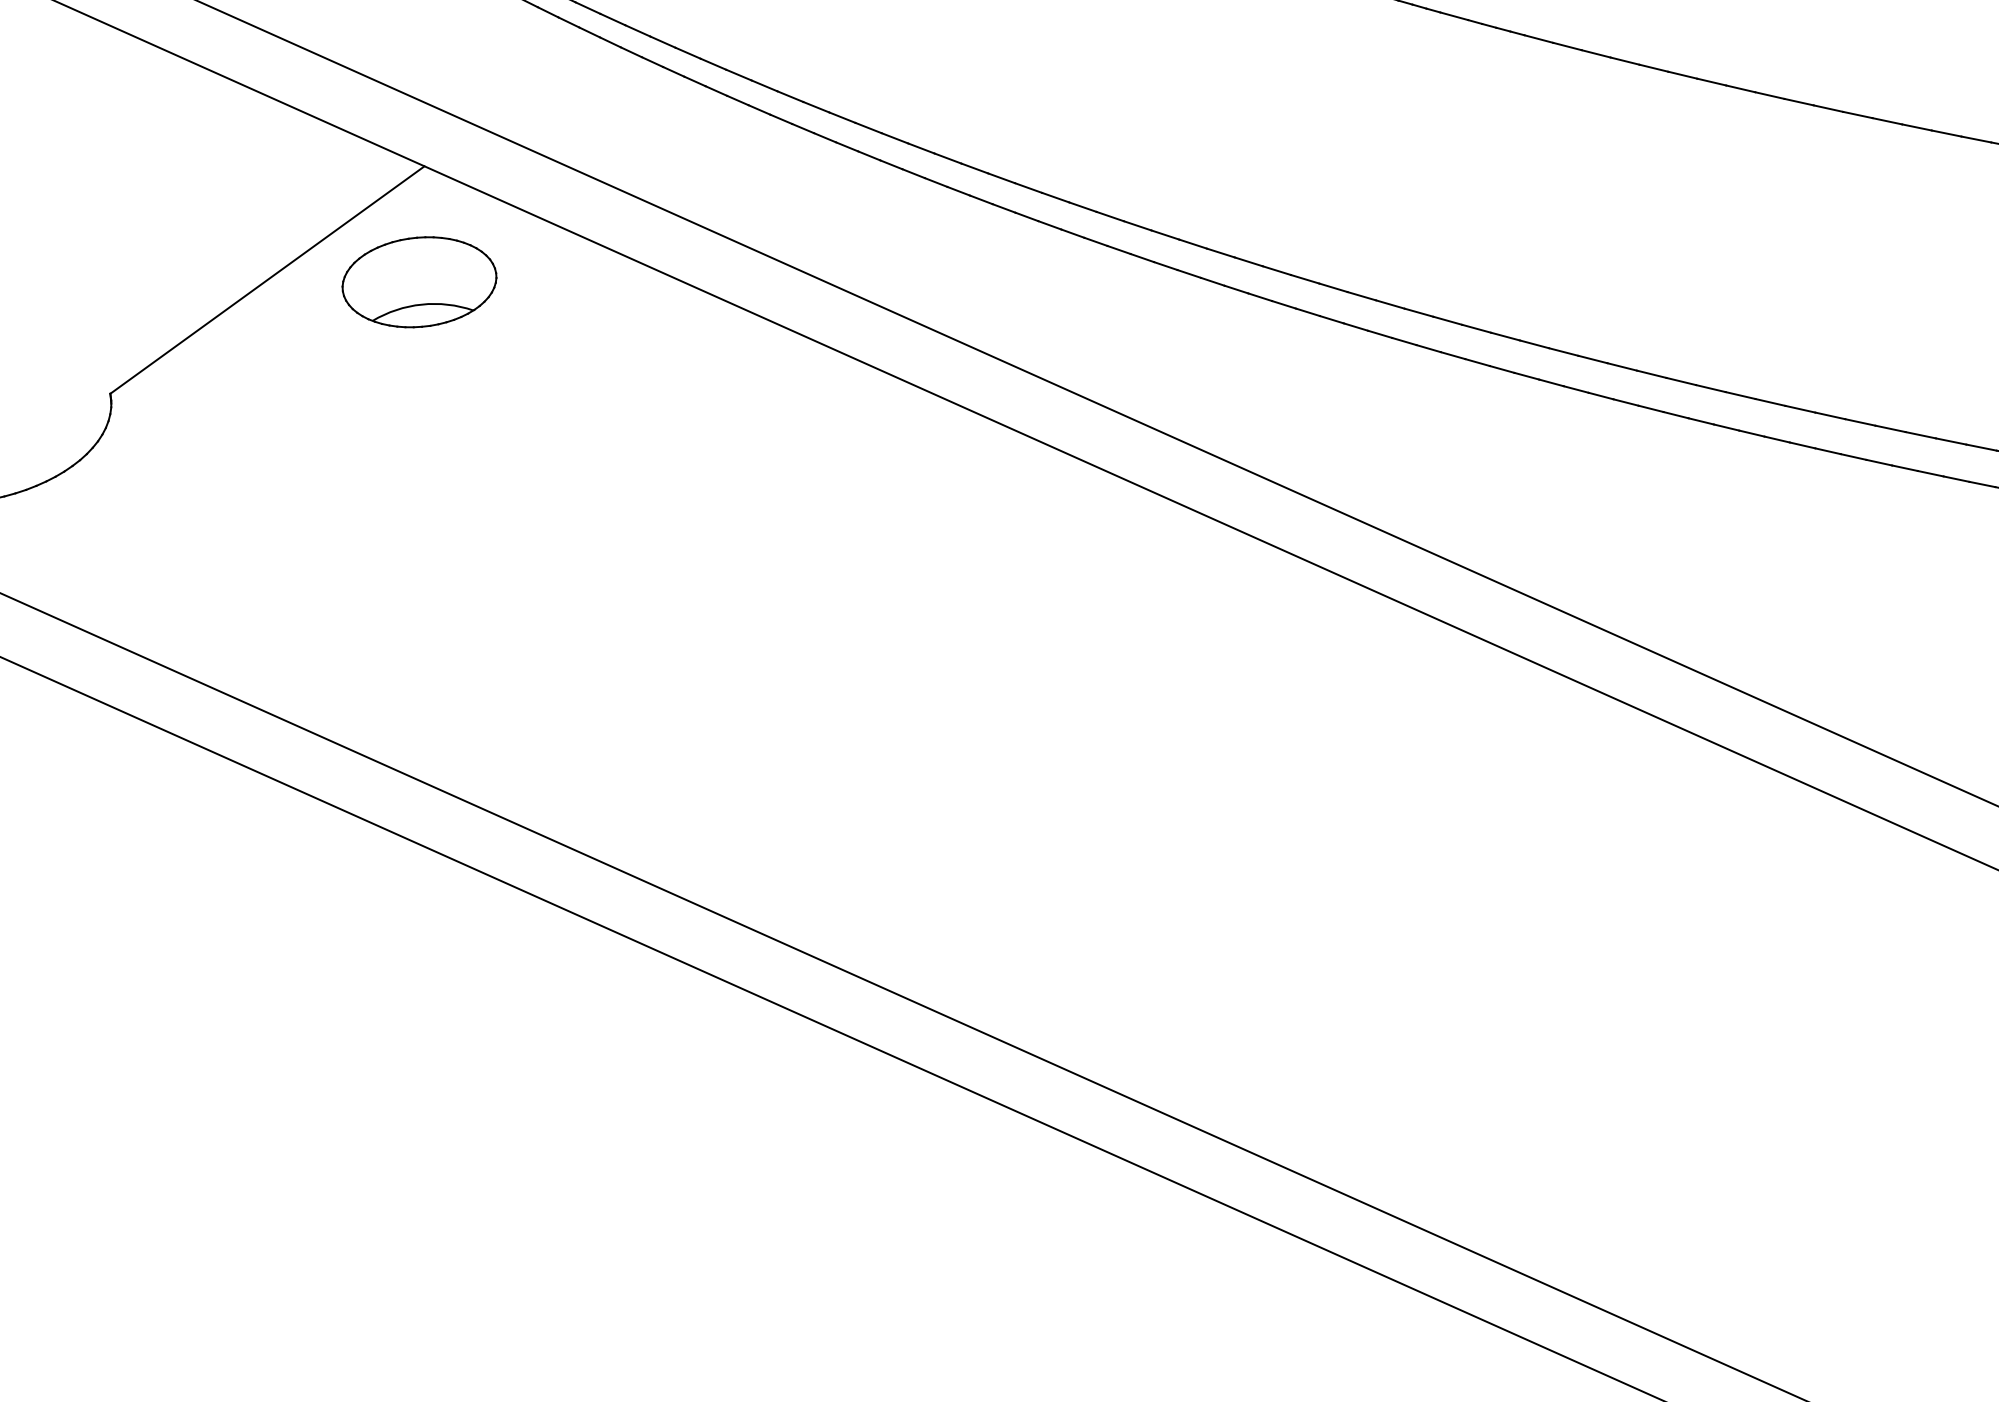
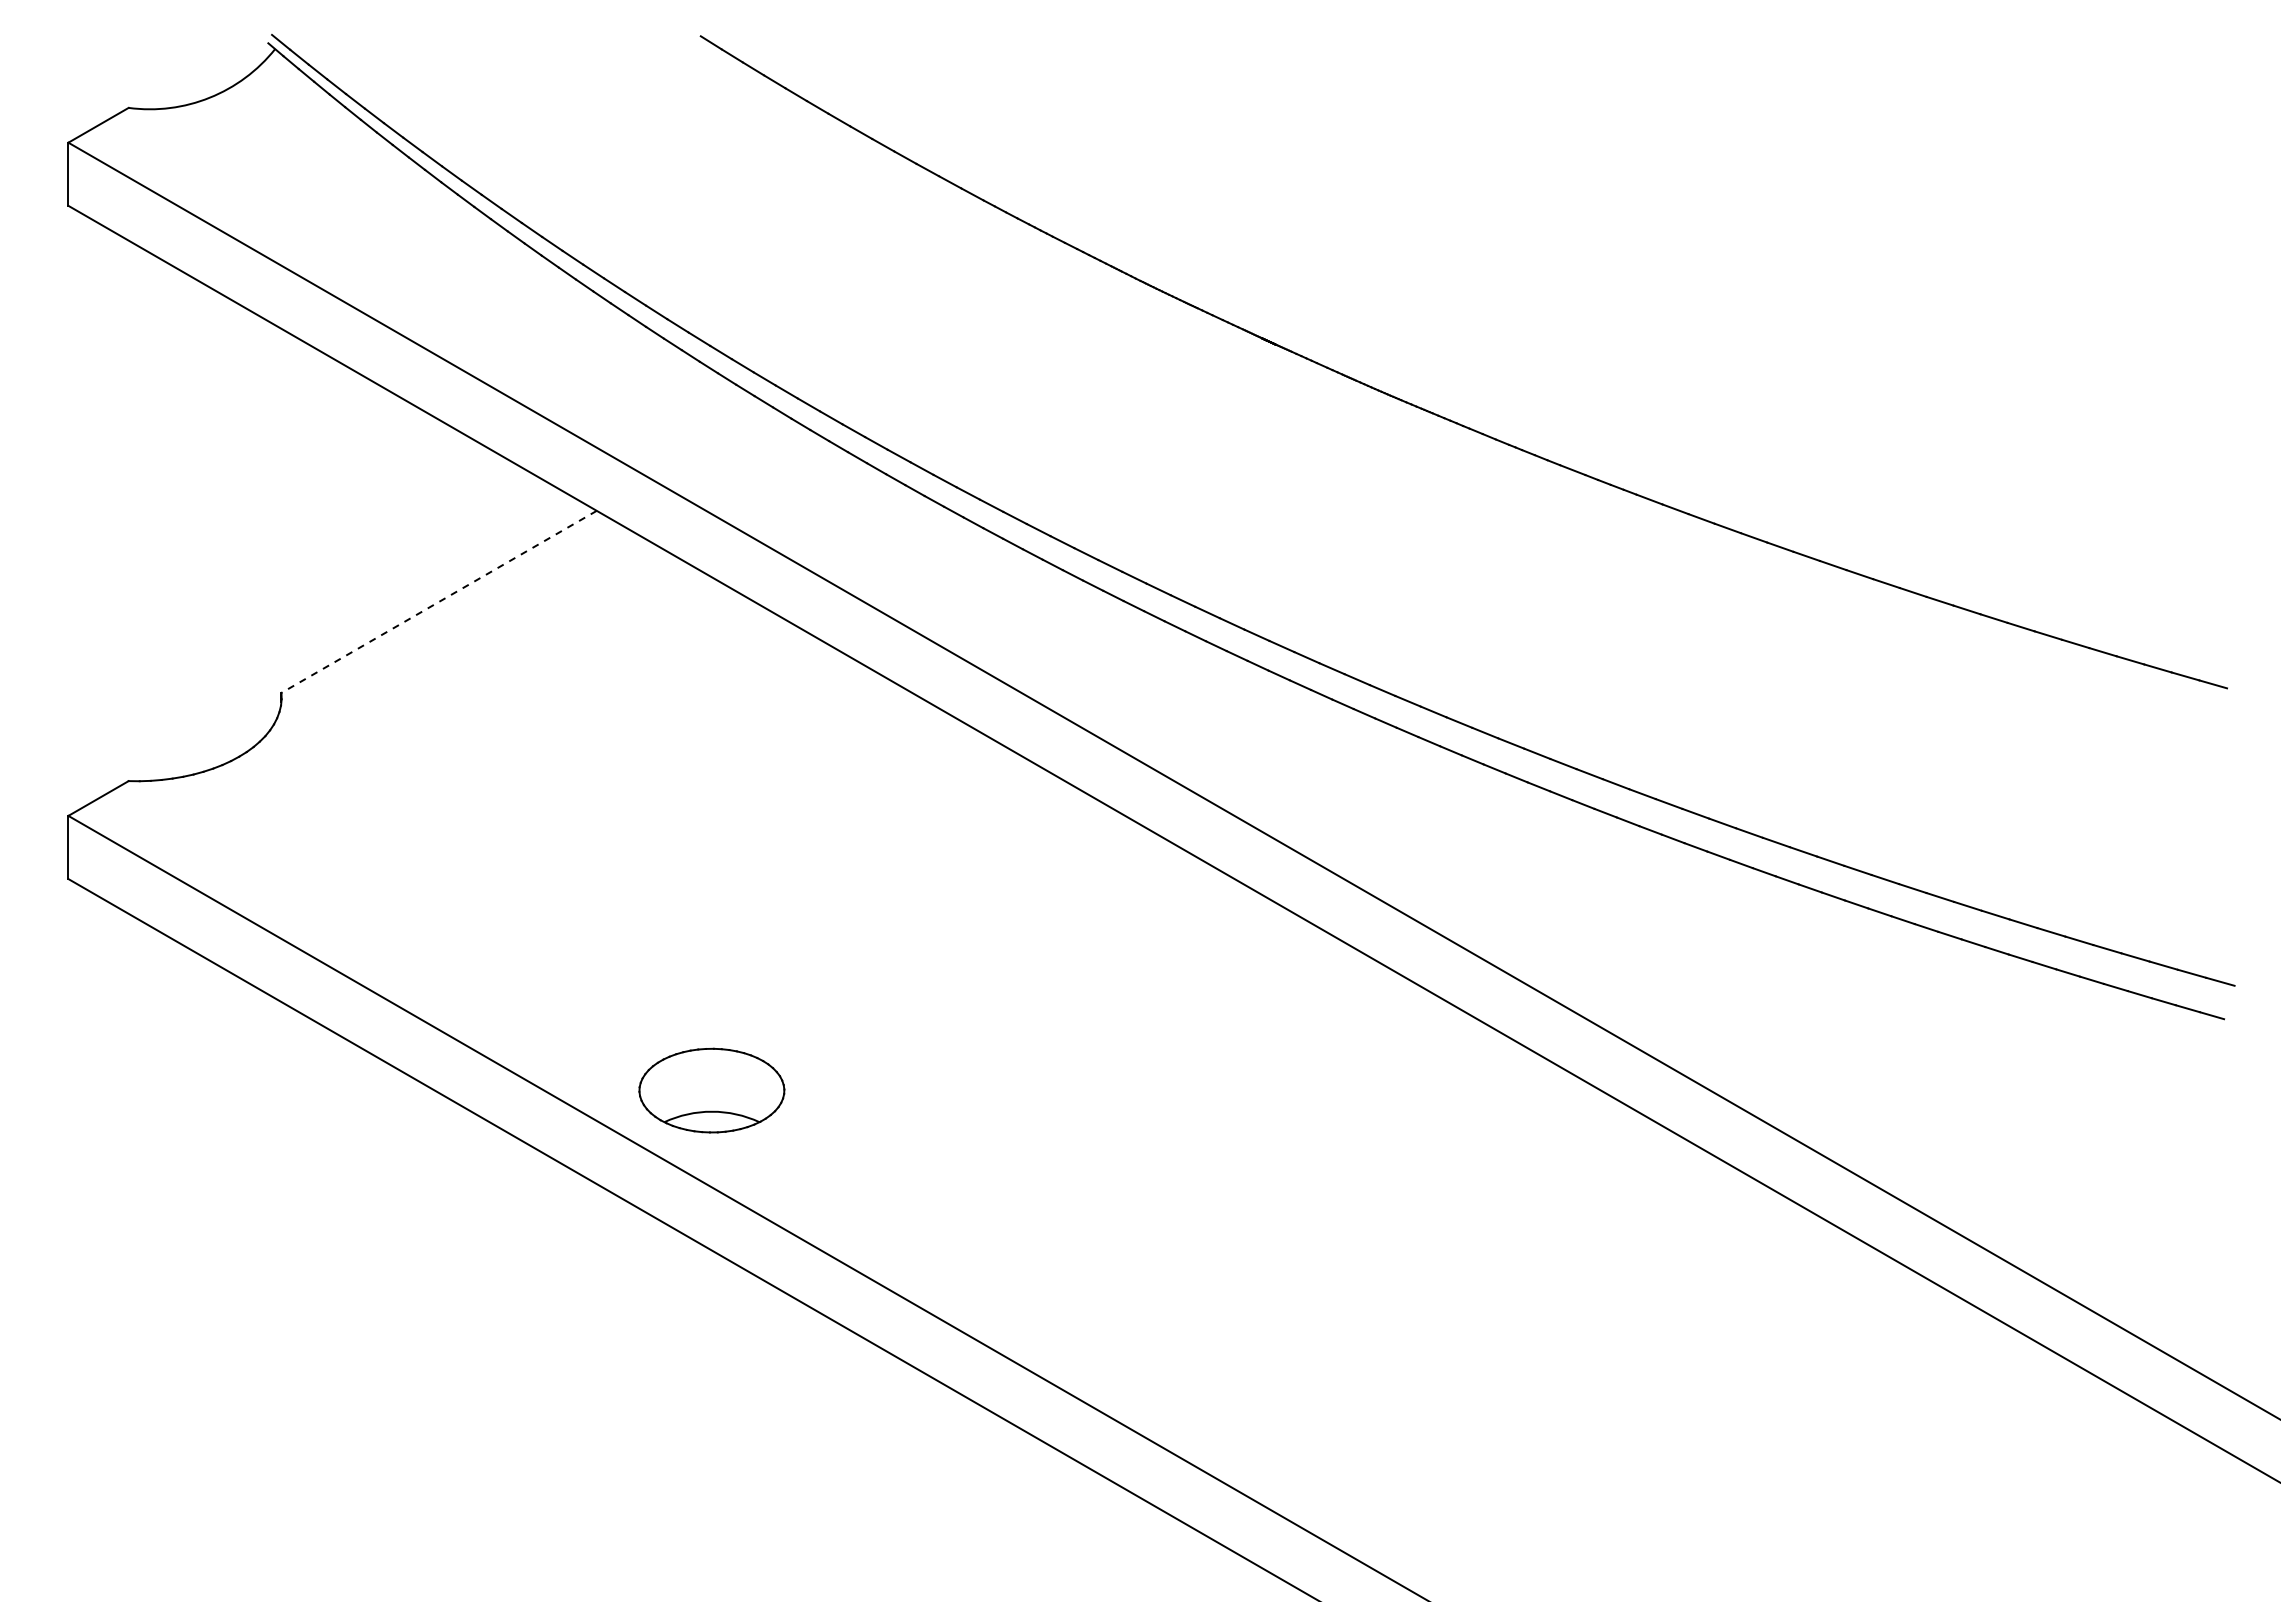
line: (266, 280) -> (438, 602), solid -> dashed
part: (419, 282) -> (711, 1090), moved

